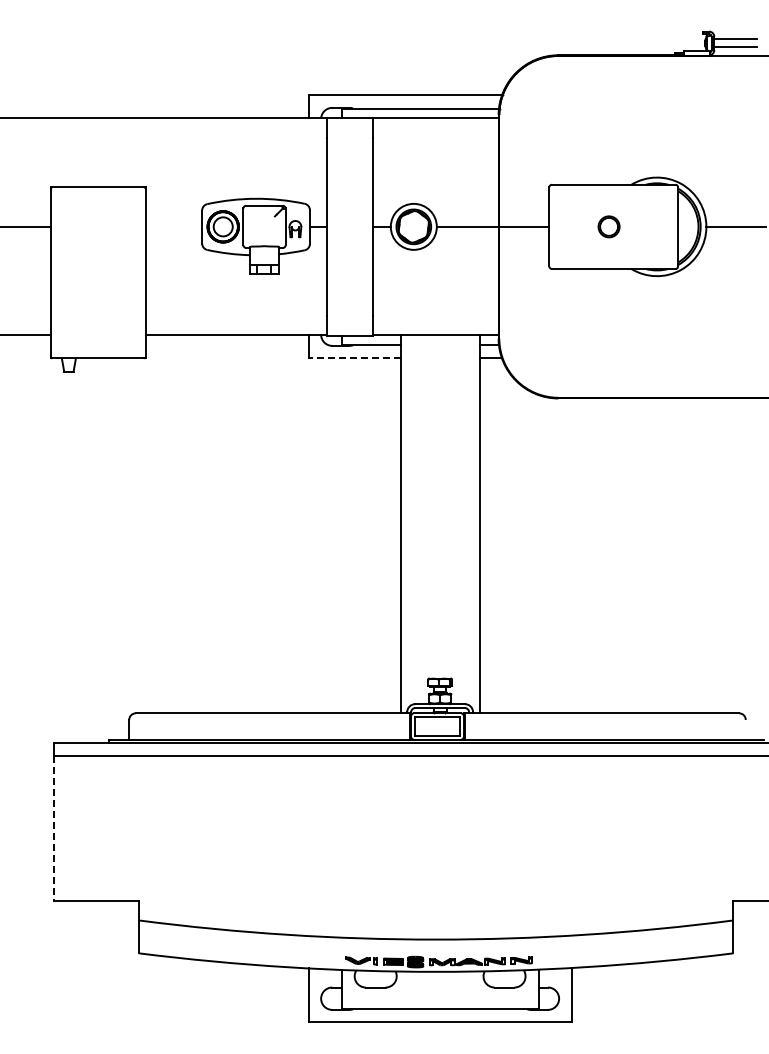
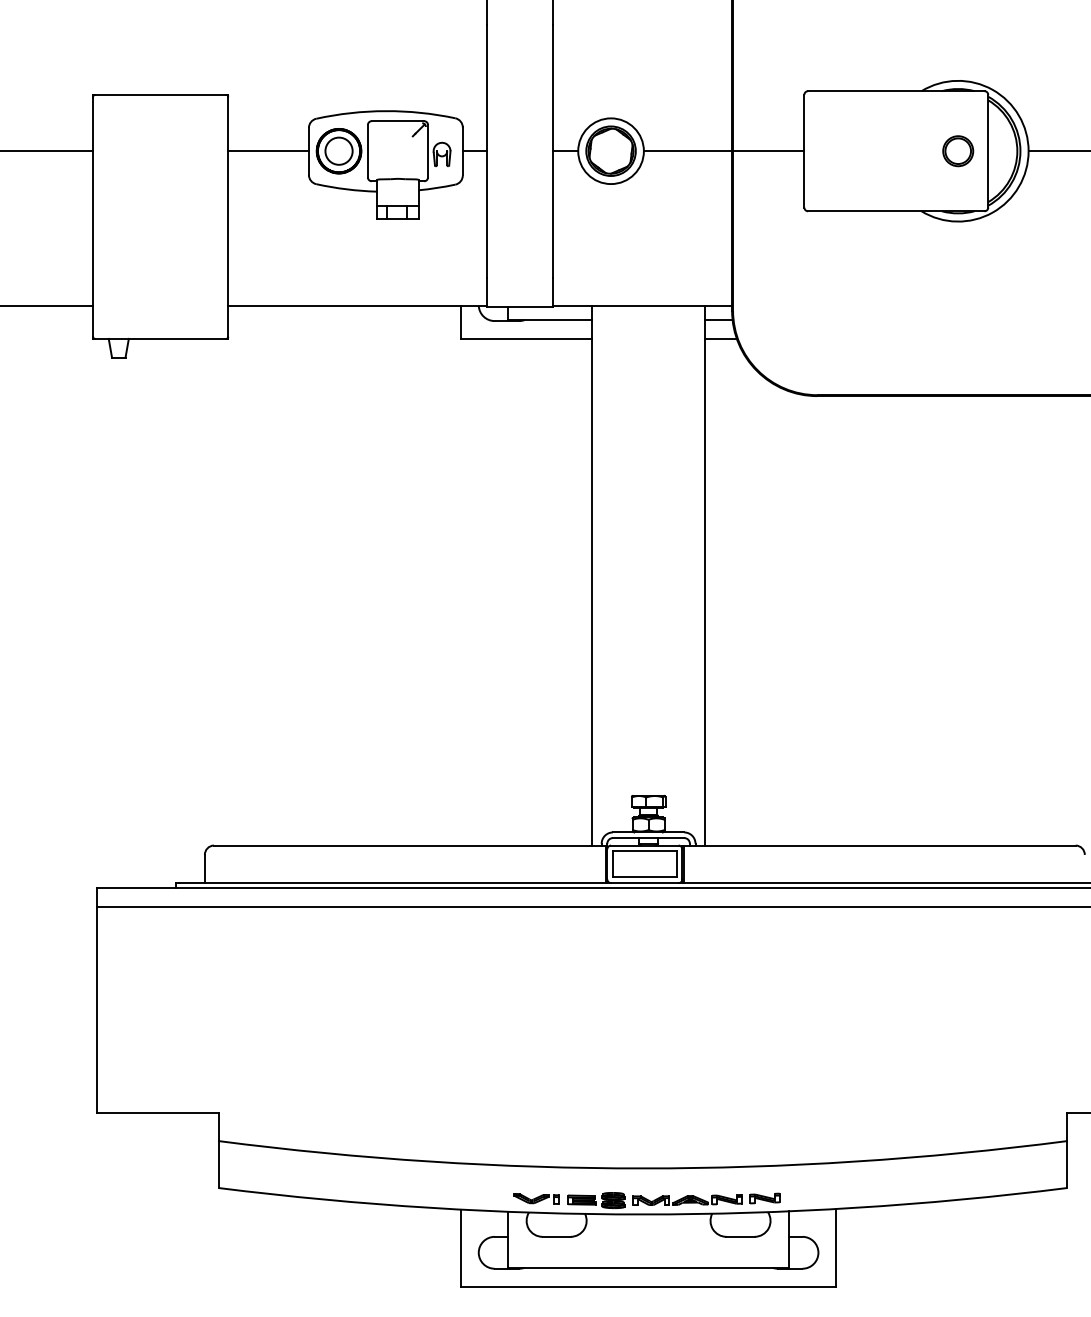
line: (173, 226) -> (268, 150), added
circle: (608, 226) -> (957, 150), moved
line: (354, 358) -> (526, 339), dashed -> solid
line: (53, 828) -> (96, 1009), dashed -> solid

